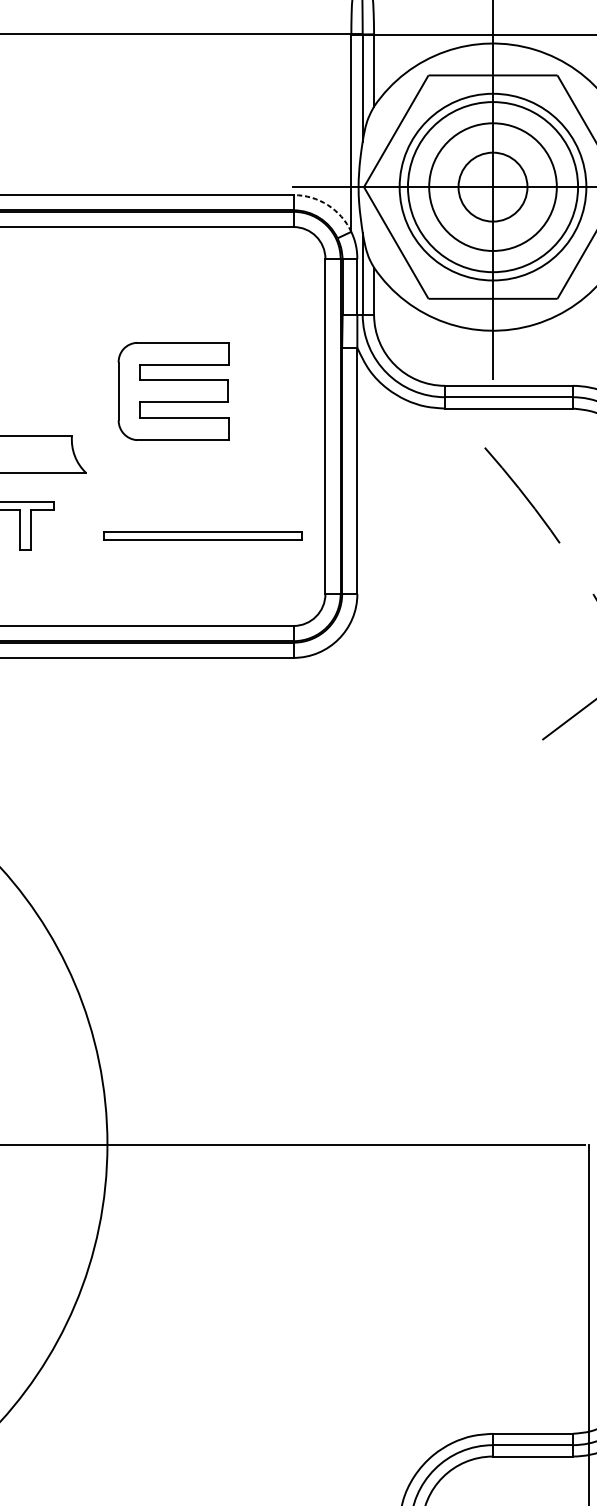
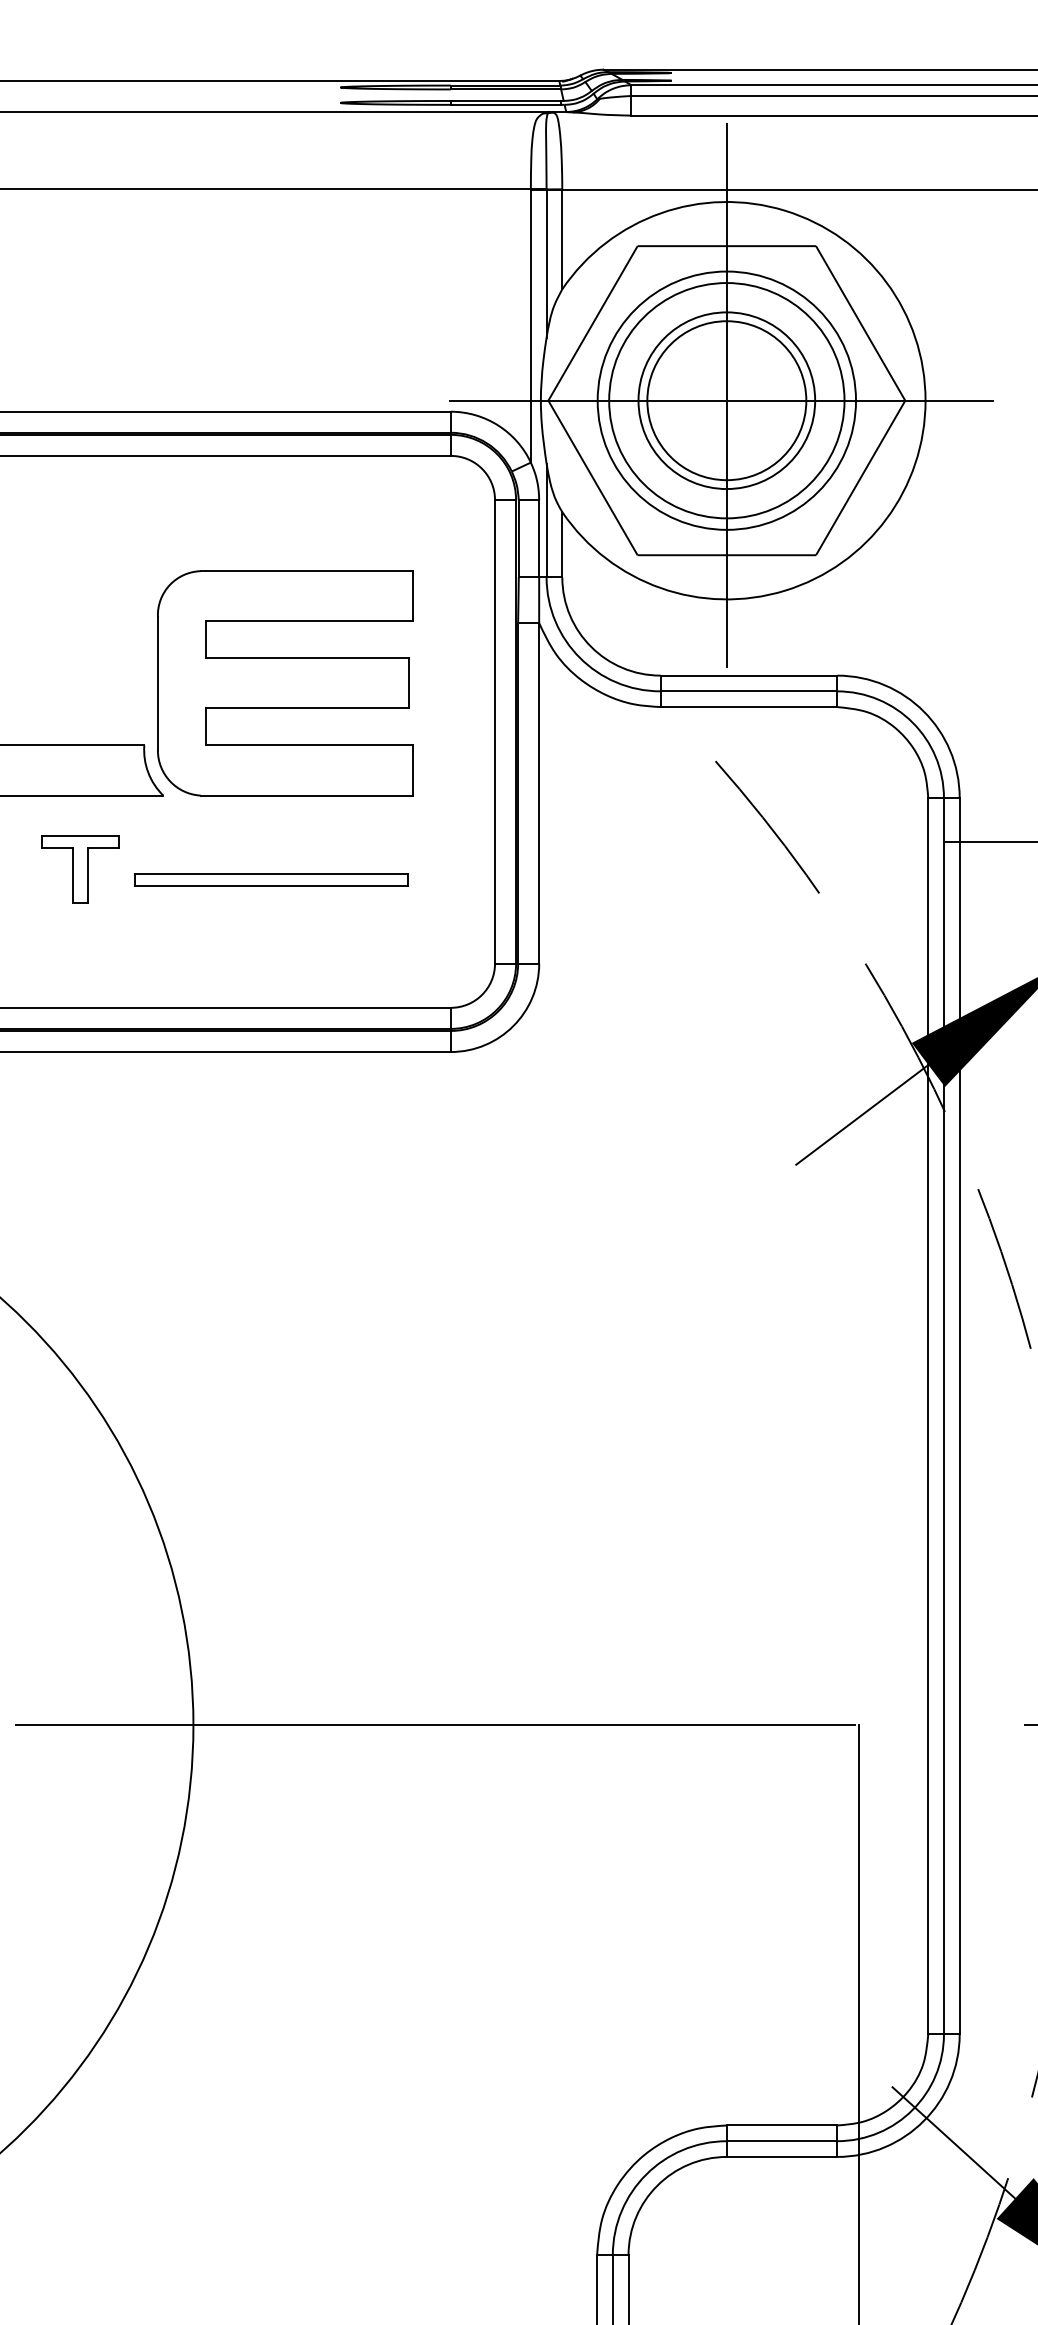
circle: (492, 186) -> (726, 400), size x1.67
arc: (327, 205) -> (498, 425), dashed -> solid
part: (174, 391) -> (285, 683), size x1.67
part: (202, 535) -> (271, 879), moved

